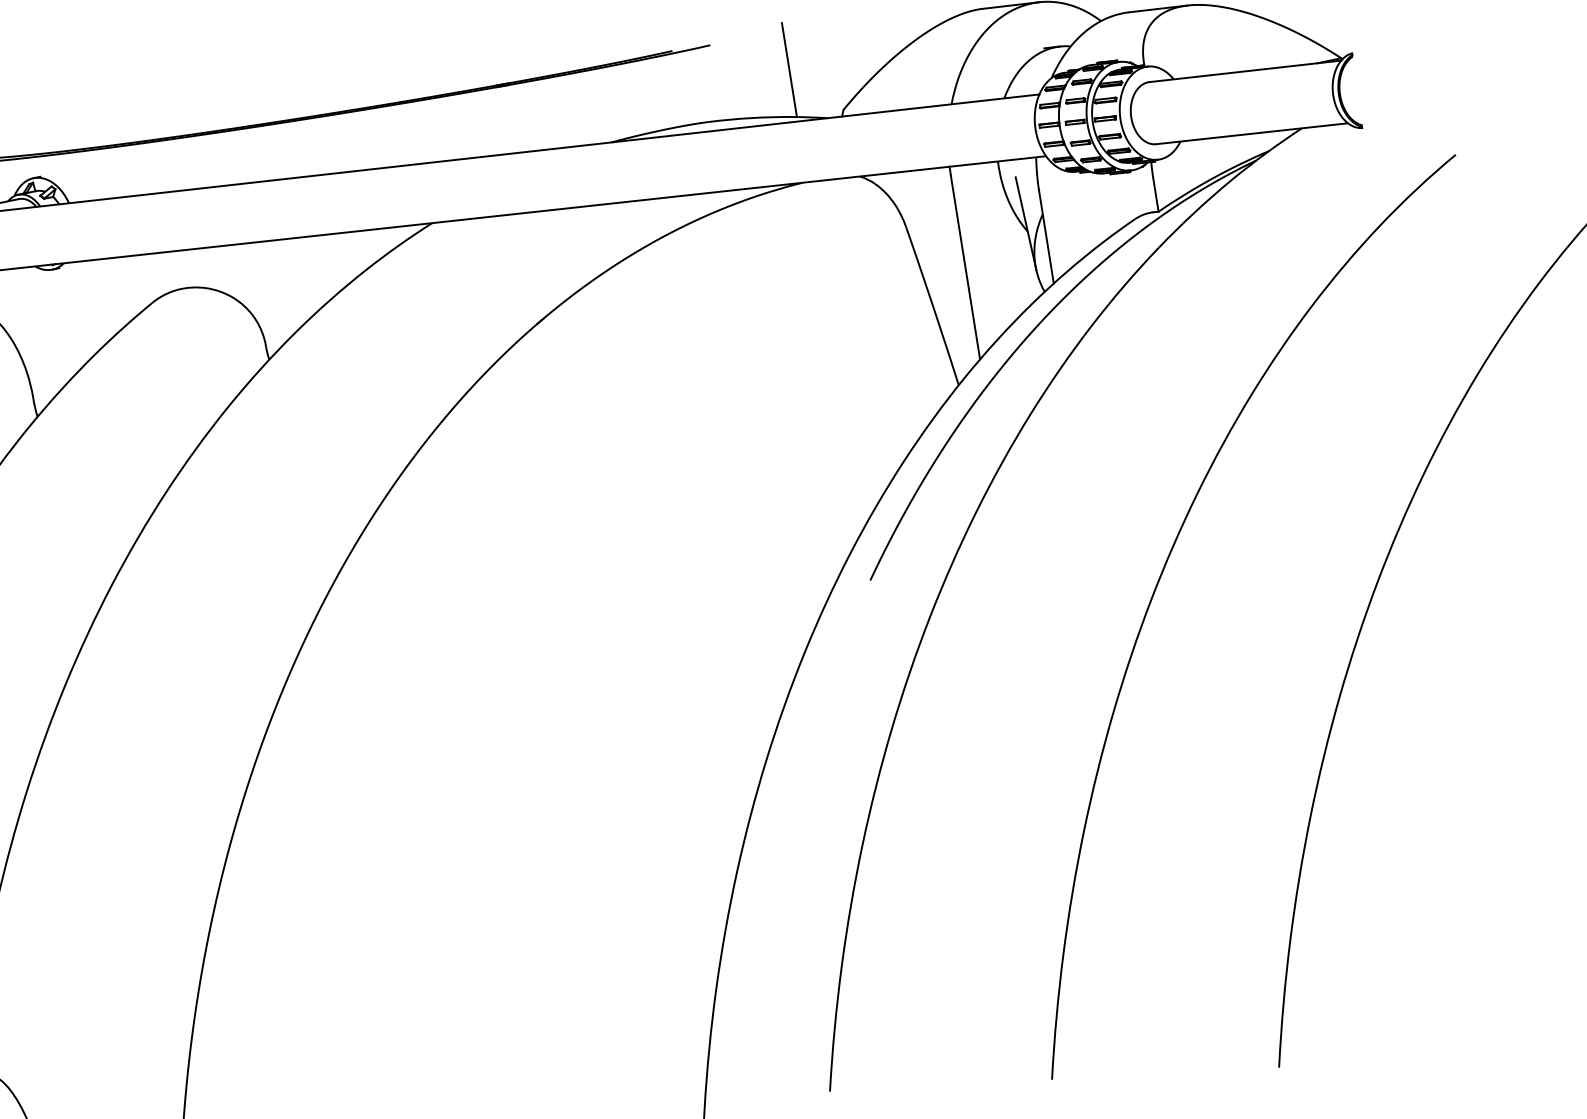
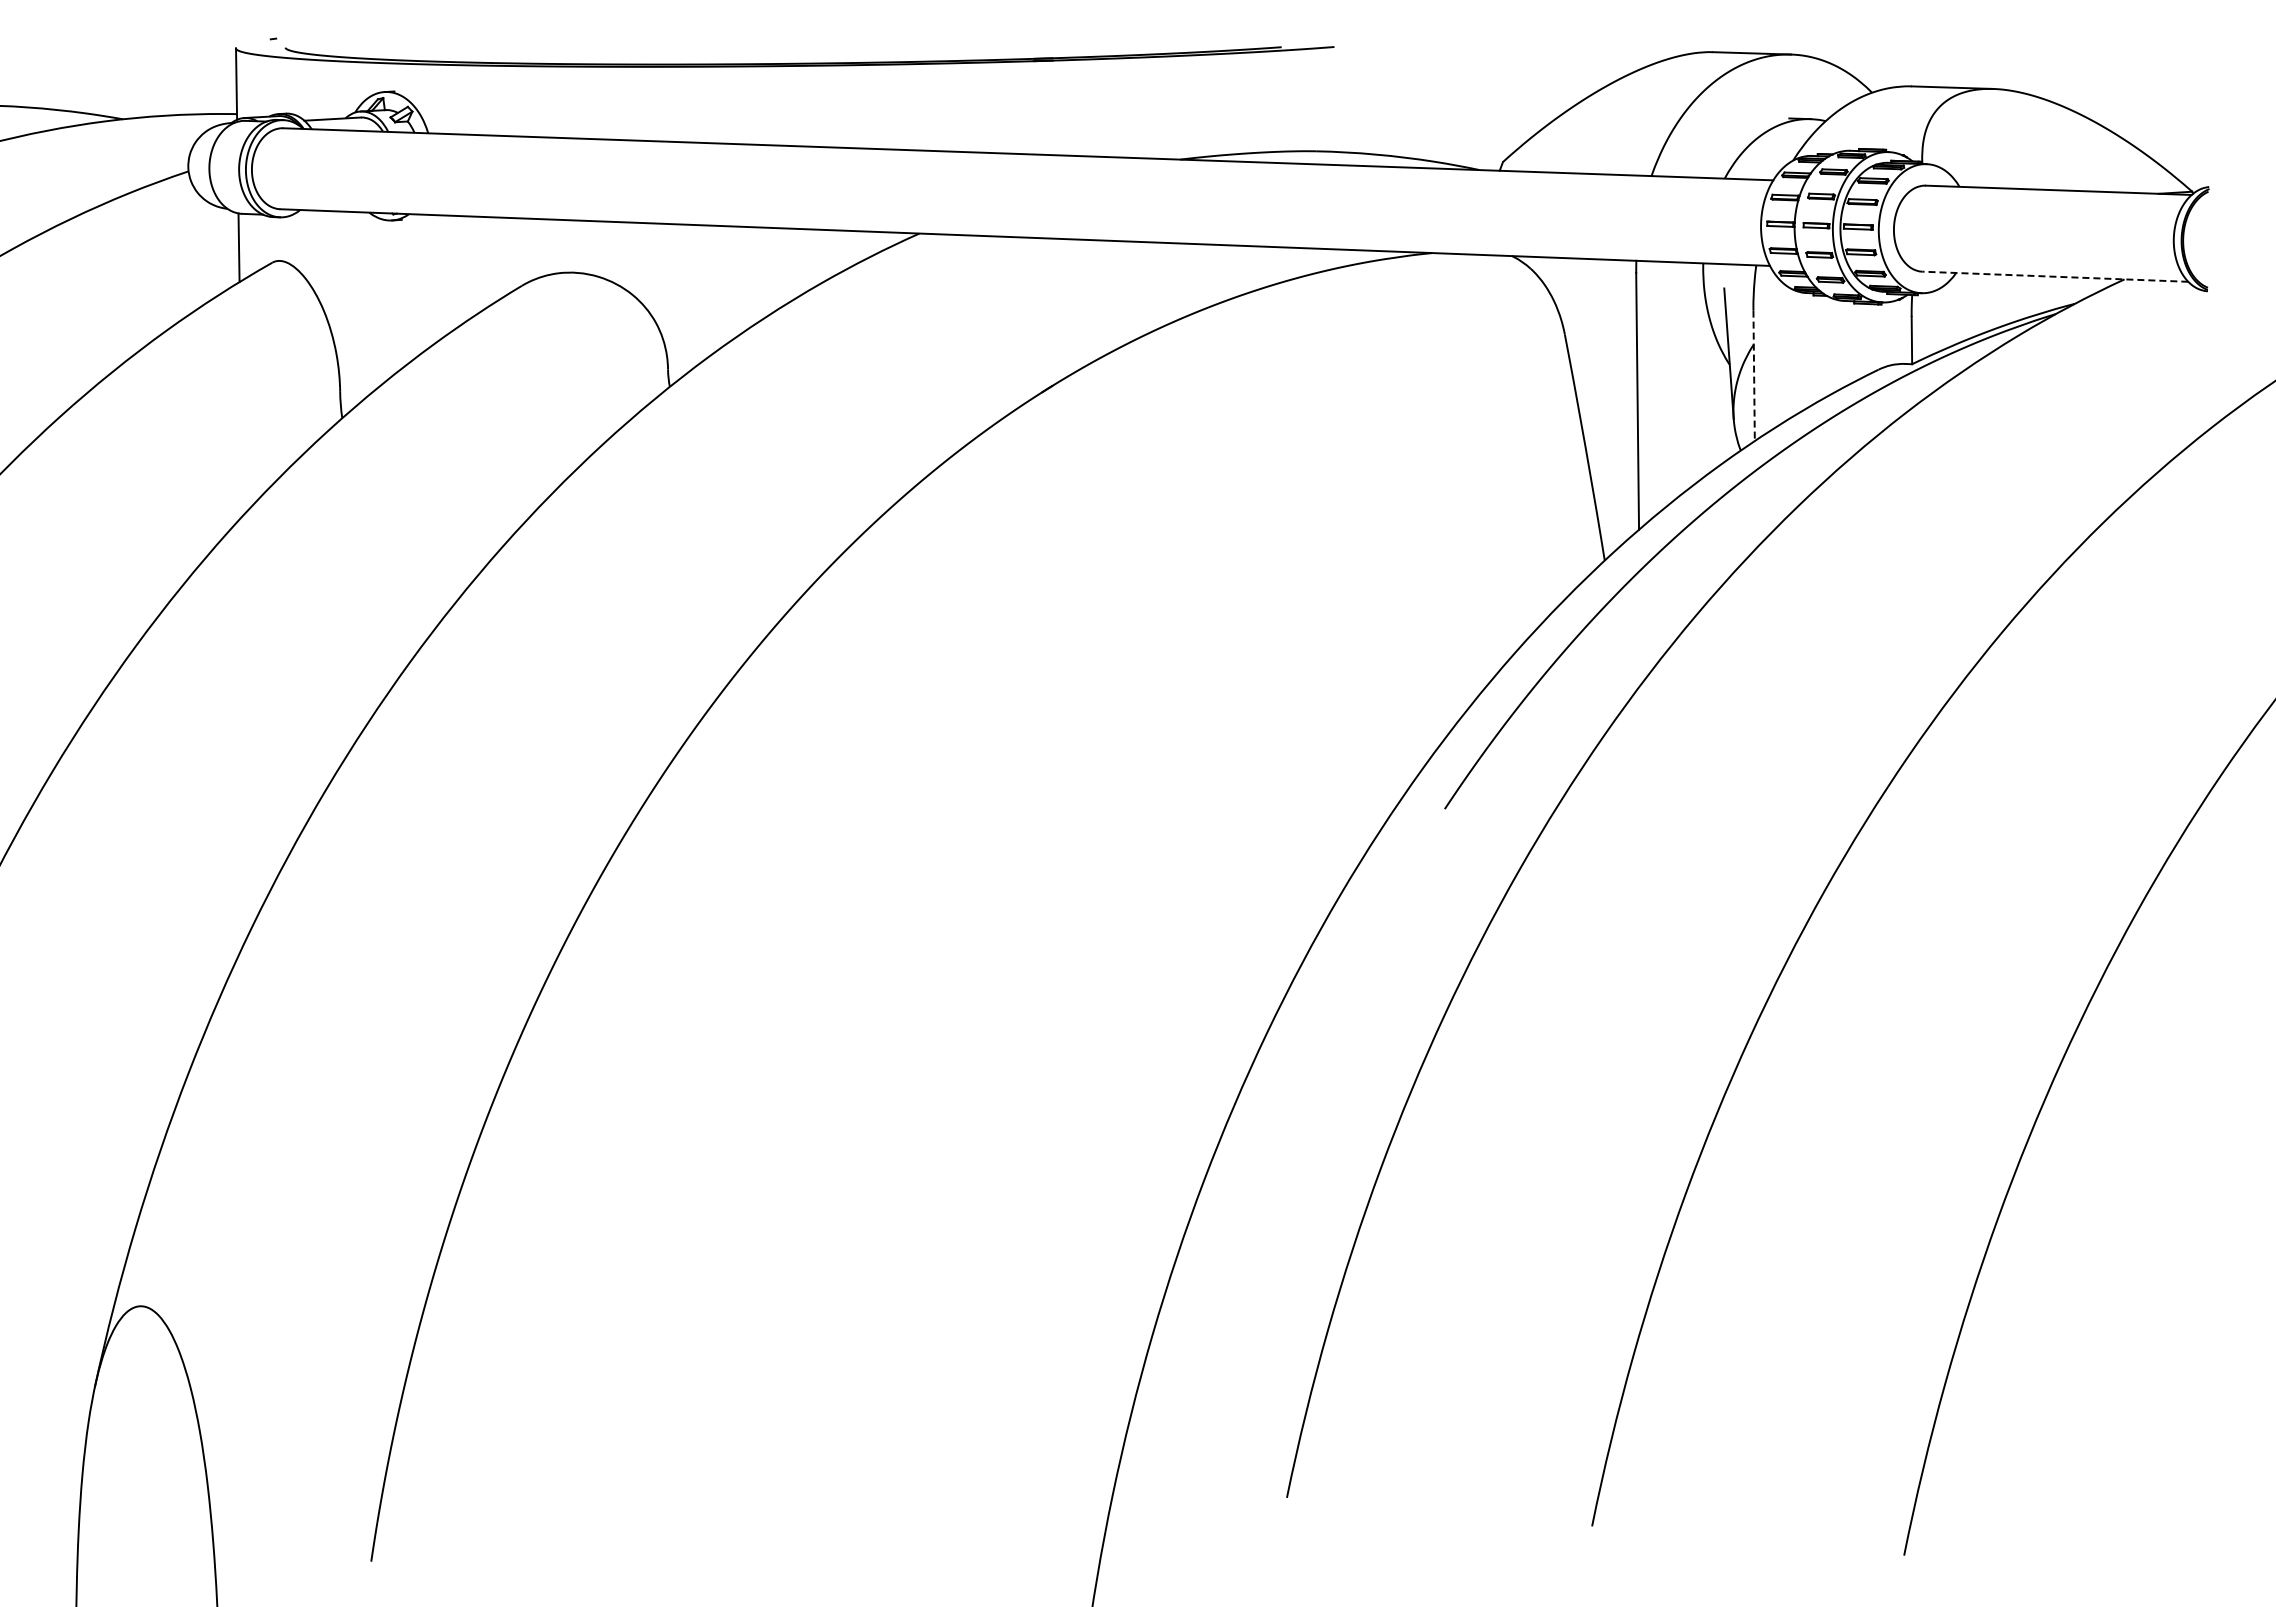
line: (789, 69) -> (1437, 96), removed
line: (1251, 133) -> (2054, 276), solid -> dashed
line: (1046, 237) -> (1754, 376), solid -> dashed

